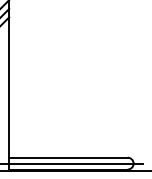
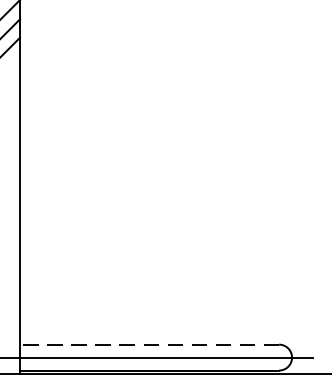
line: (67, 157) -> (147, 344), solid -> dashed

